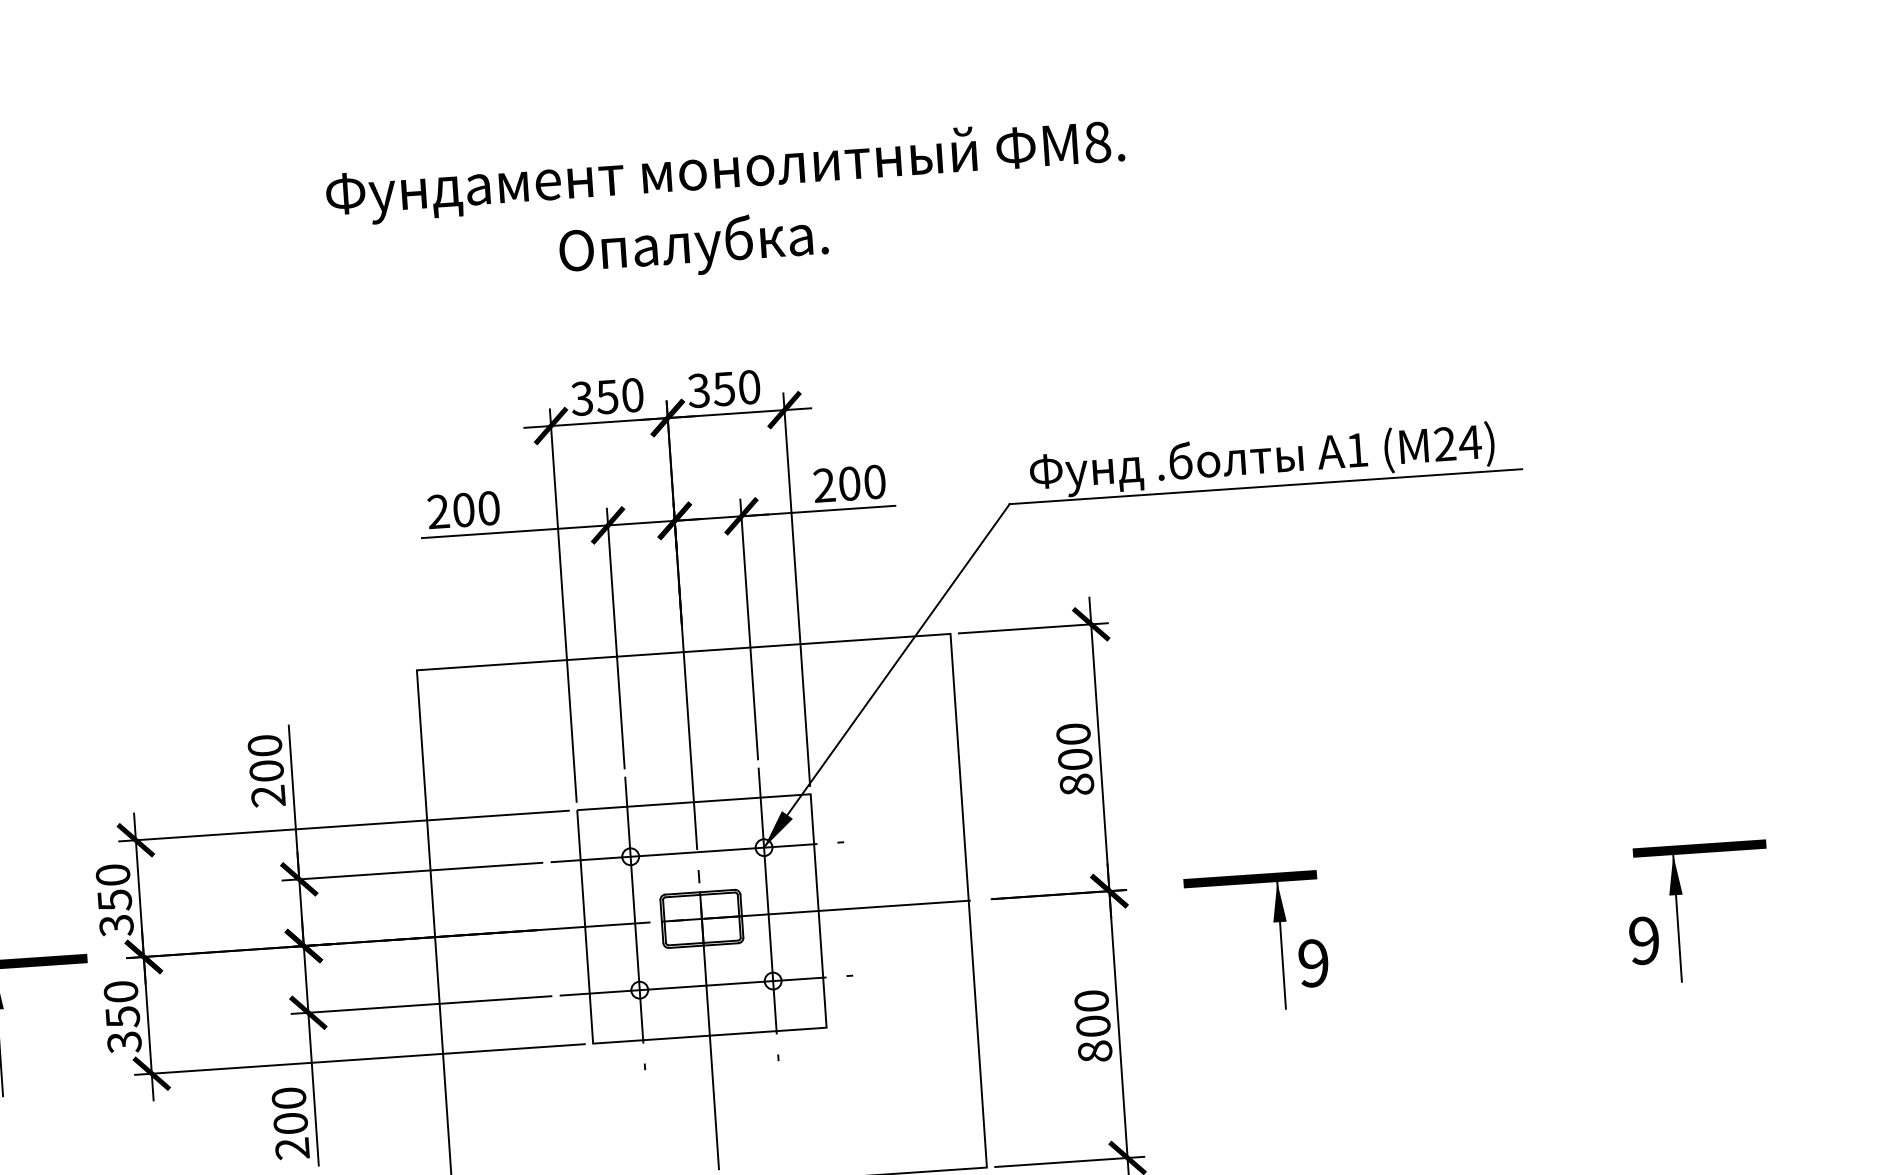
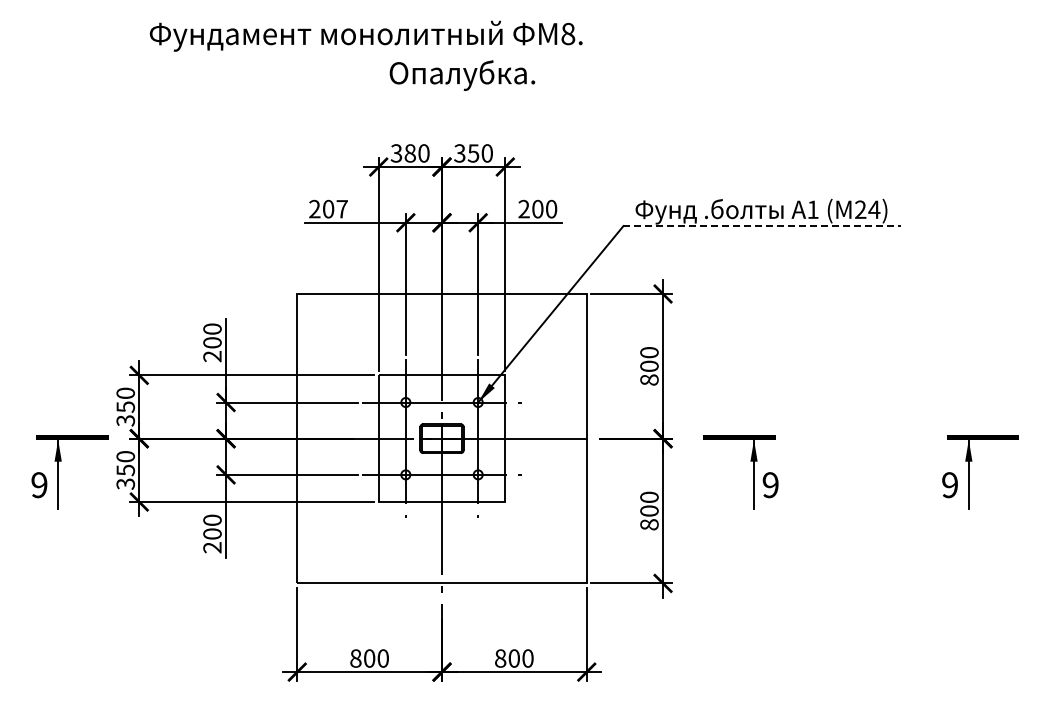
text: (725, 170) -> (366, 35), moved
text: (606, 397) -> (409, 153), 350 -> 380
line: (1266, 487) -> (762, 226), solid -> dashed
text: (487, 507) -> (341, 208), 200 -> 207

